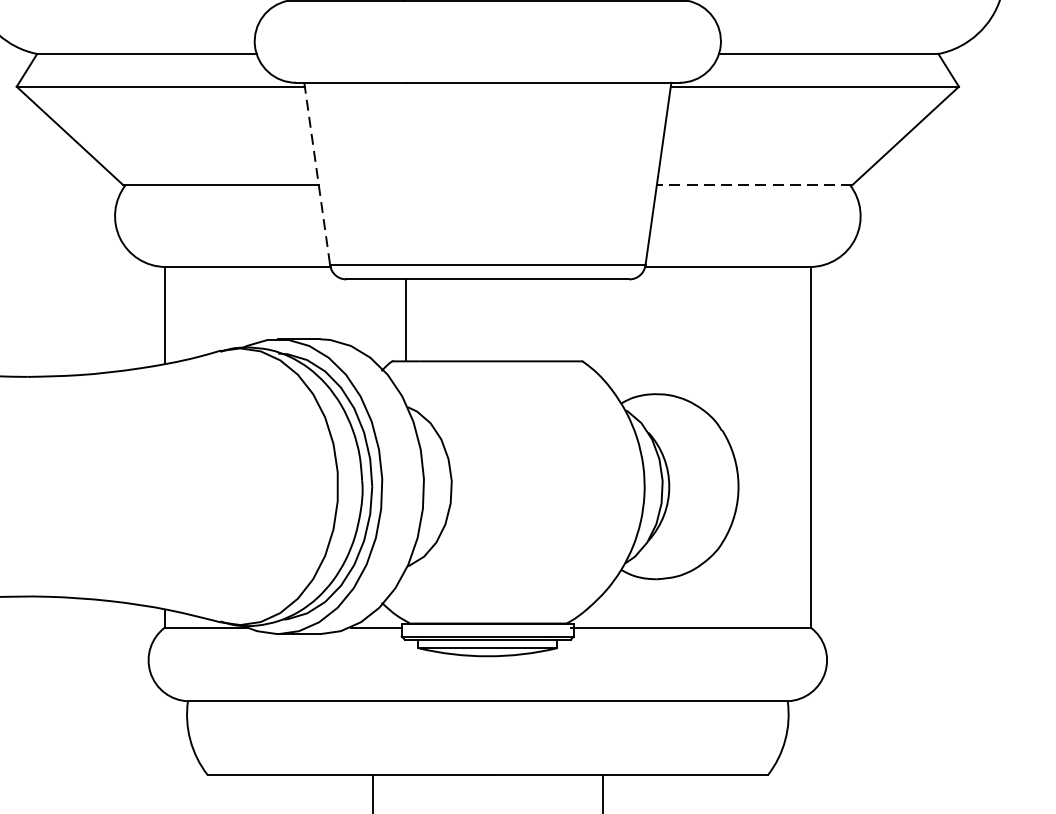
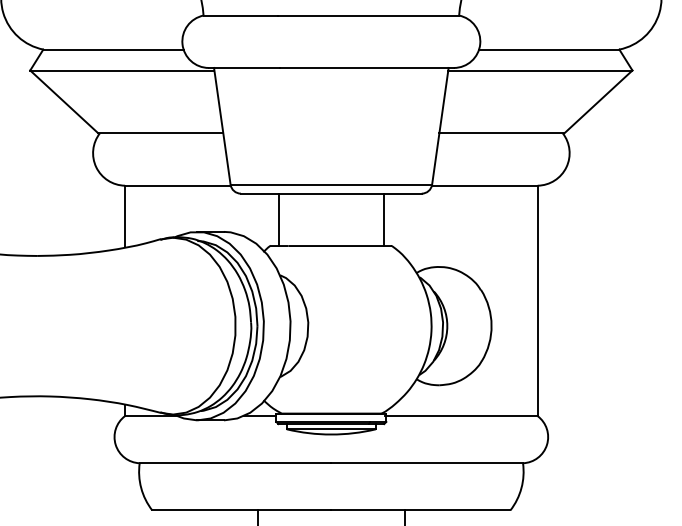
line: (317, 174) -> (222, 126), dashed -> solid
line: (754, 185) -> (501, 133), dashed -> solid
line: (569, 319) -> (383, 219), added

